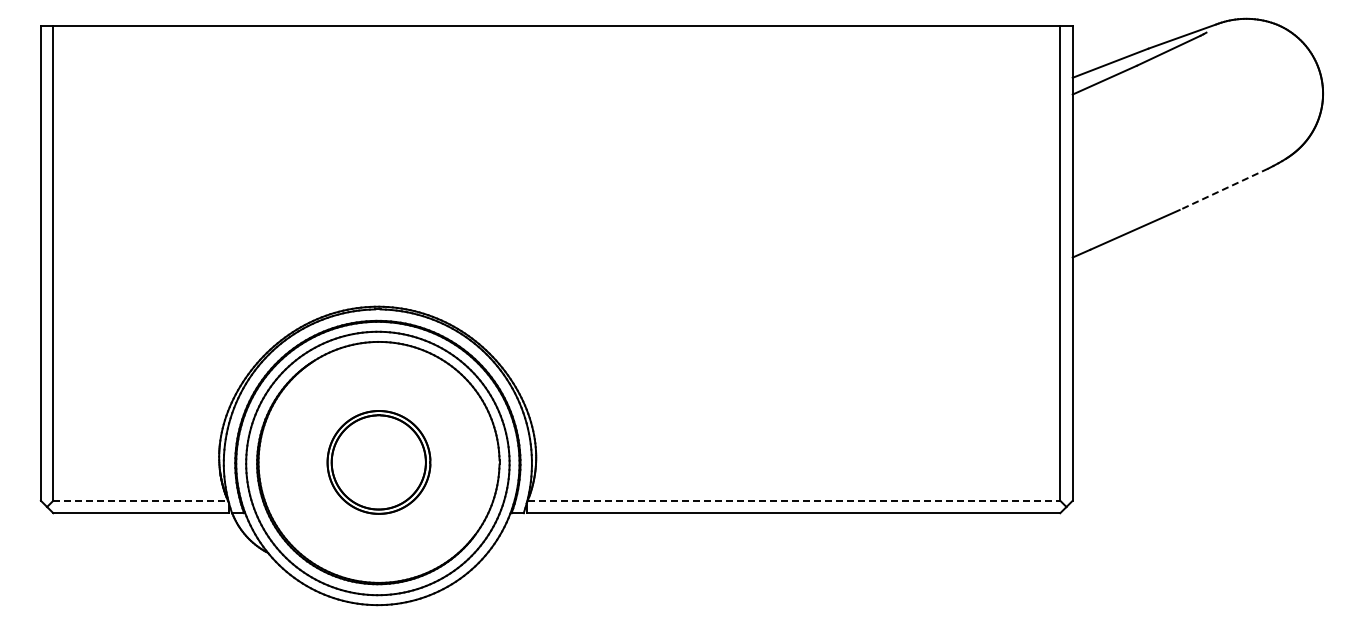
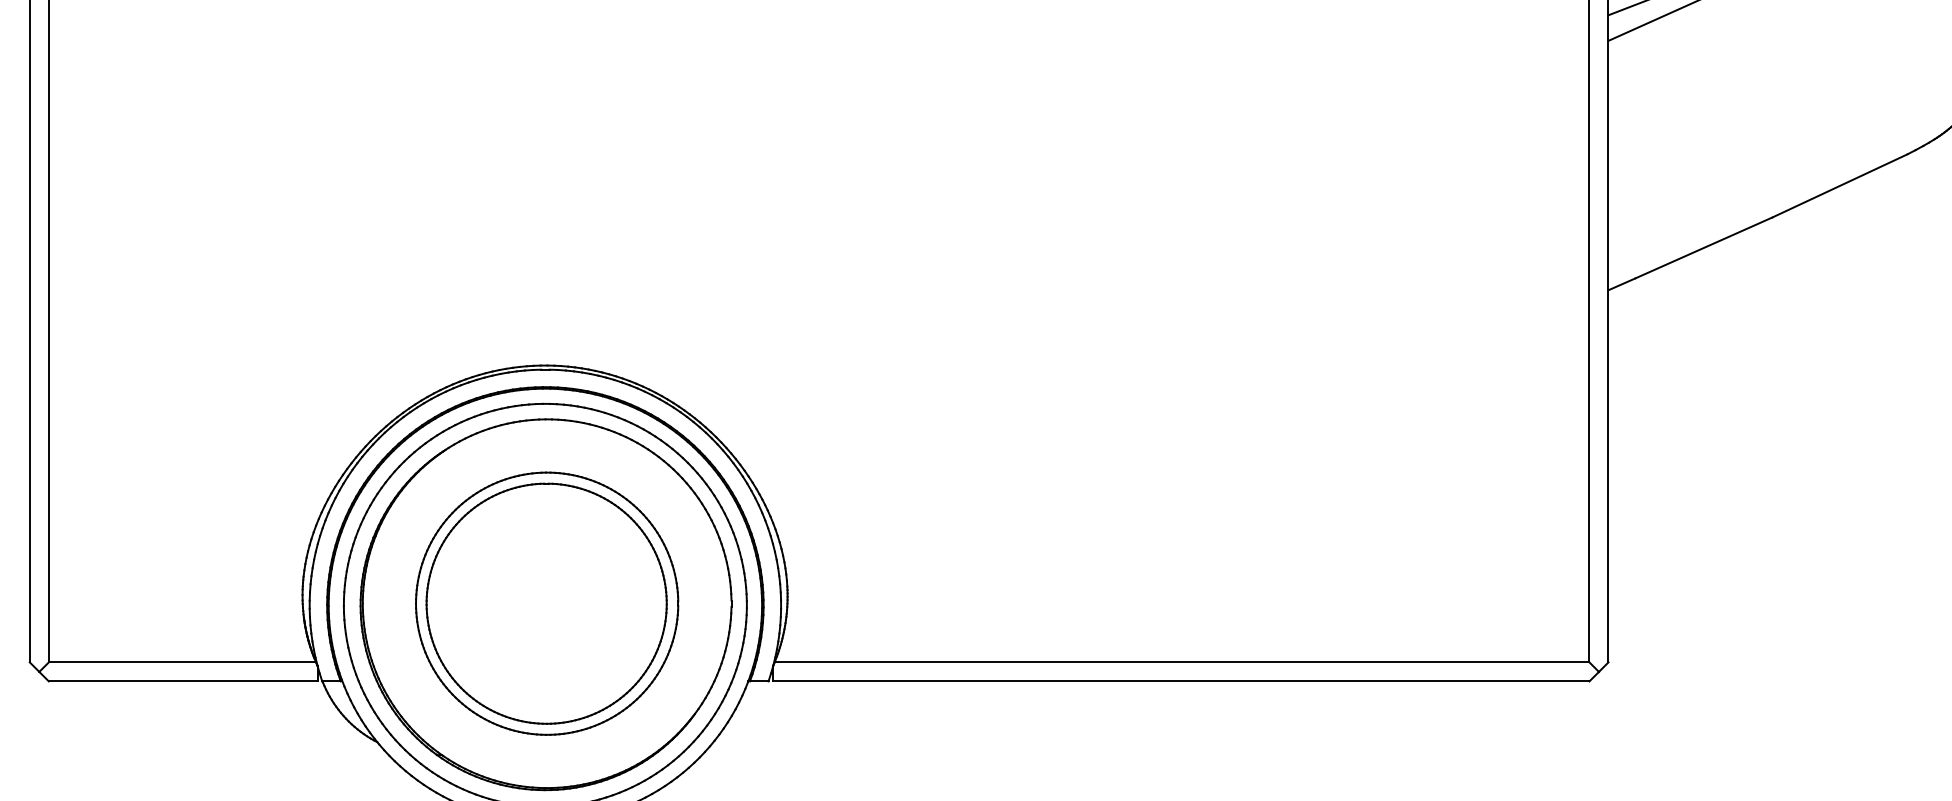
line: (1224, 189) -> (1840, 186), dashed -> solid
part: (378, 462) -> (546, 603), size x1.67
line: (141, 500) -> (183, 661), dashed -> solid
line: (794, 500) -> (1182, 661), dashed -> solid

